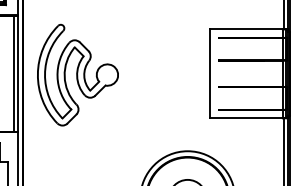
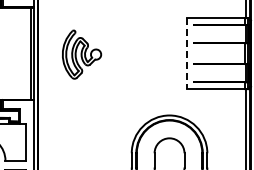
line: (210, 73) -> (187, 53), solid -> dashed
part: (77, 74) -> (81, 54), size x0.6

